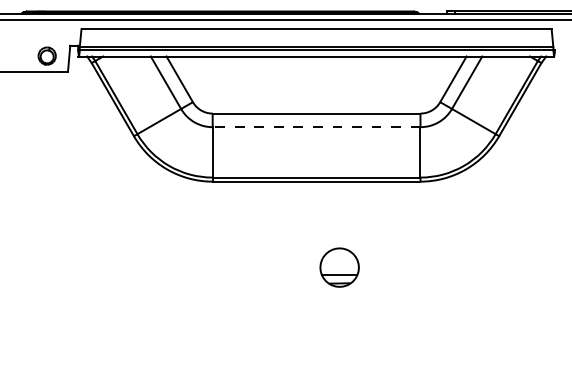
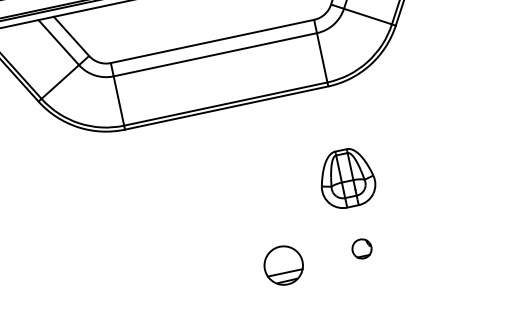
line: (316, 127) -> (215, 55), dashed -> solid
part: (339, 267) -> (283, 265), moved
part: (419, 275) -> (346, 178), added
part: (419, 347) -> (361, 248), added

